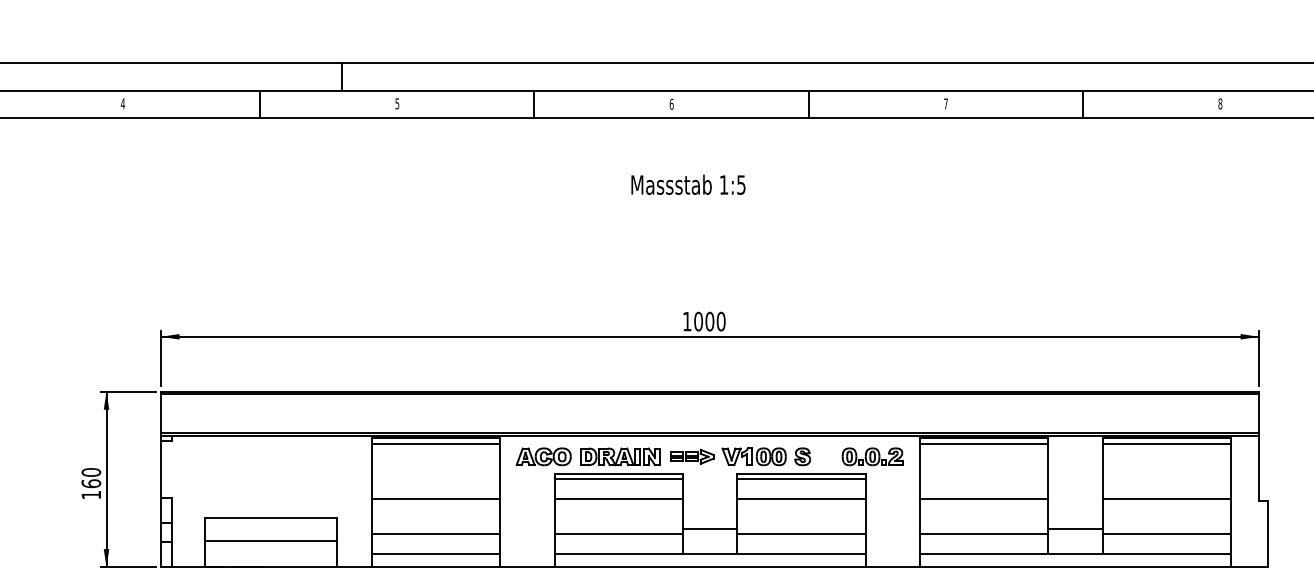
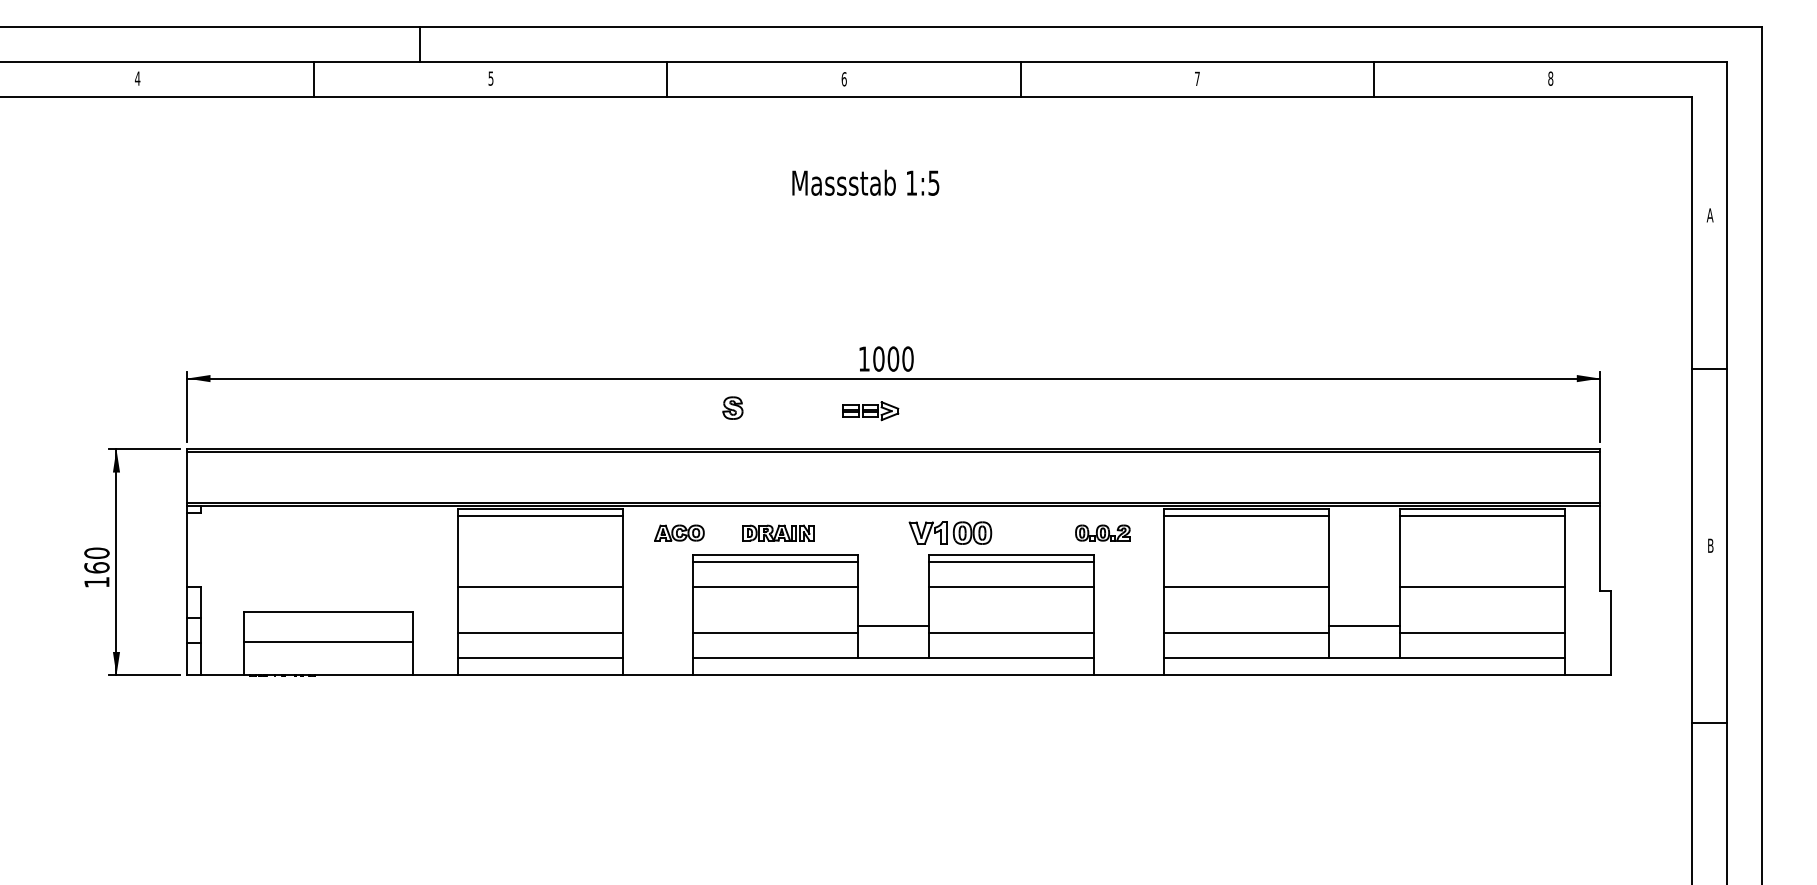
part: (543, 456) -> (679, 532), size x0.7
part: (620, 456) -> (778, 532), size x0.7
part: (802, 456) -> (732, 407), moved
part: (872, 456) -> (1102, 532), size x0.7
part: (692, 457) -> (870, 411), moved

